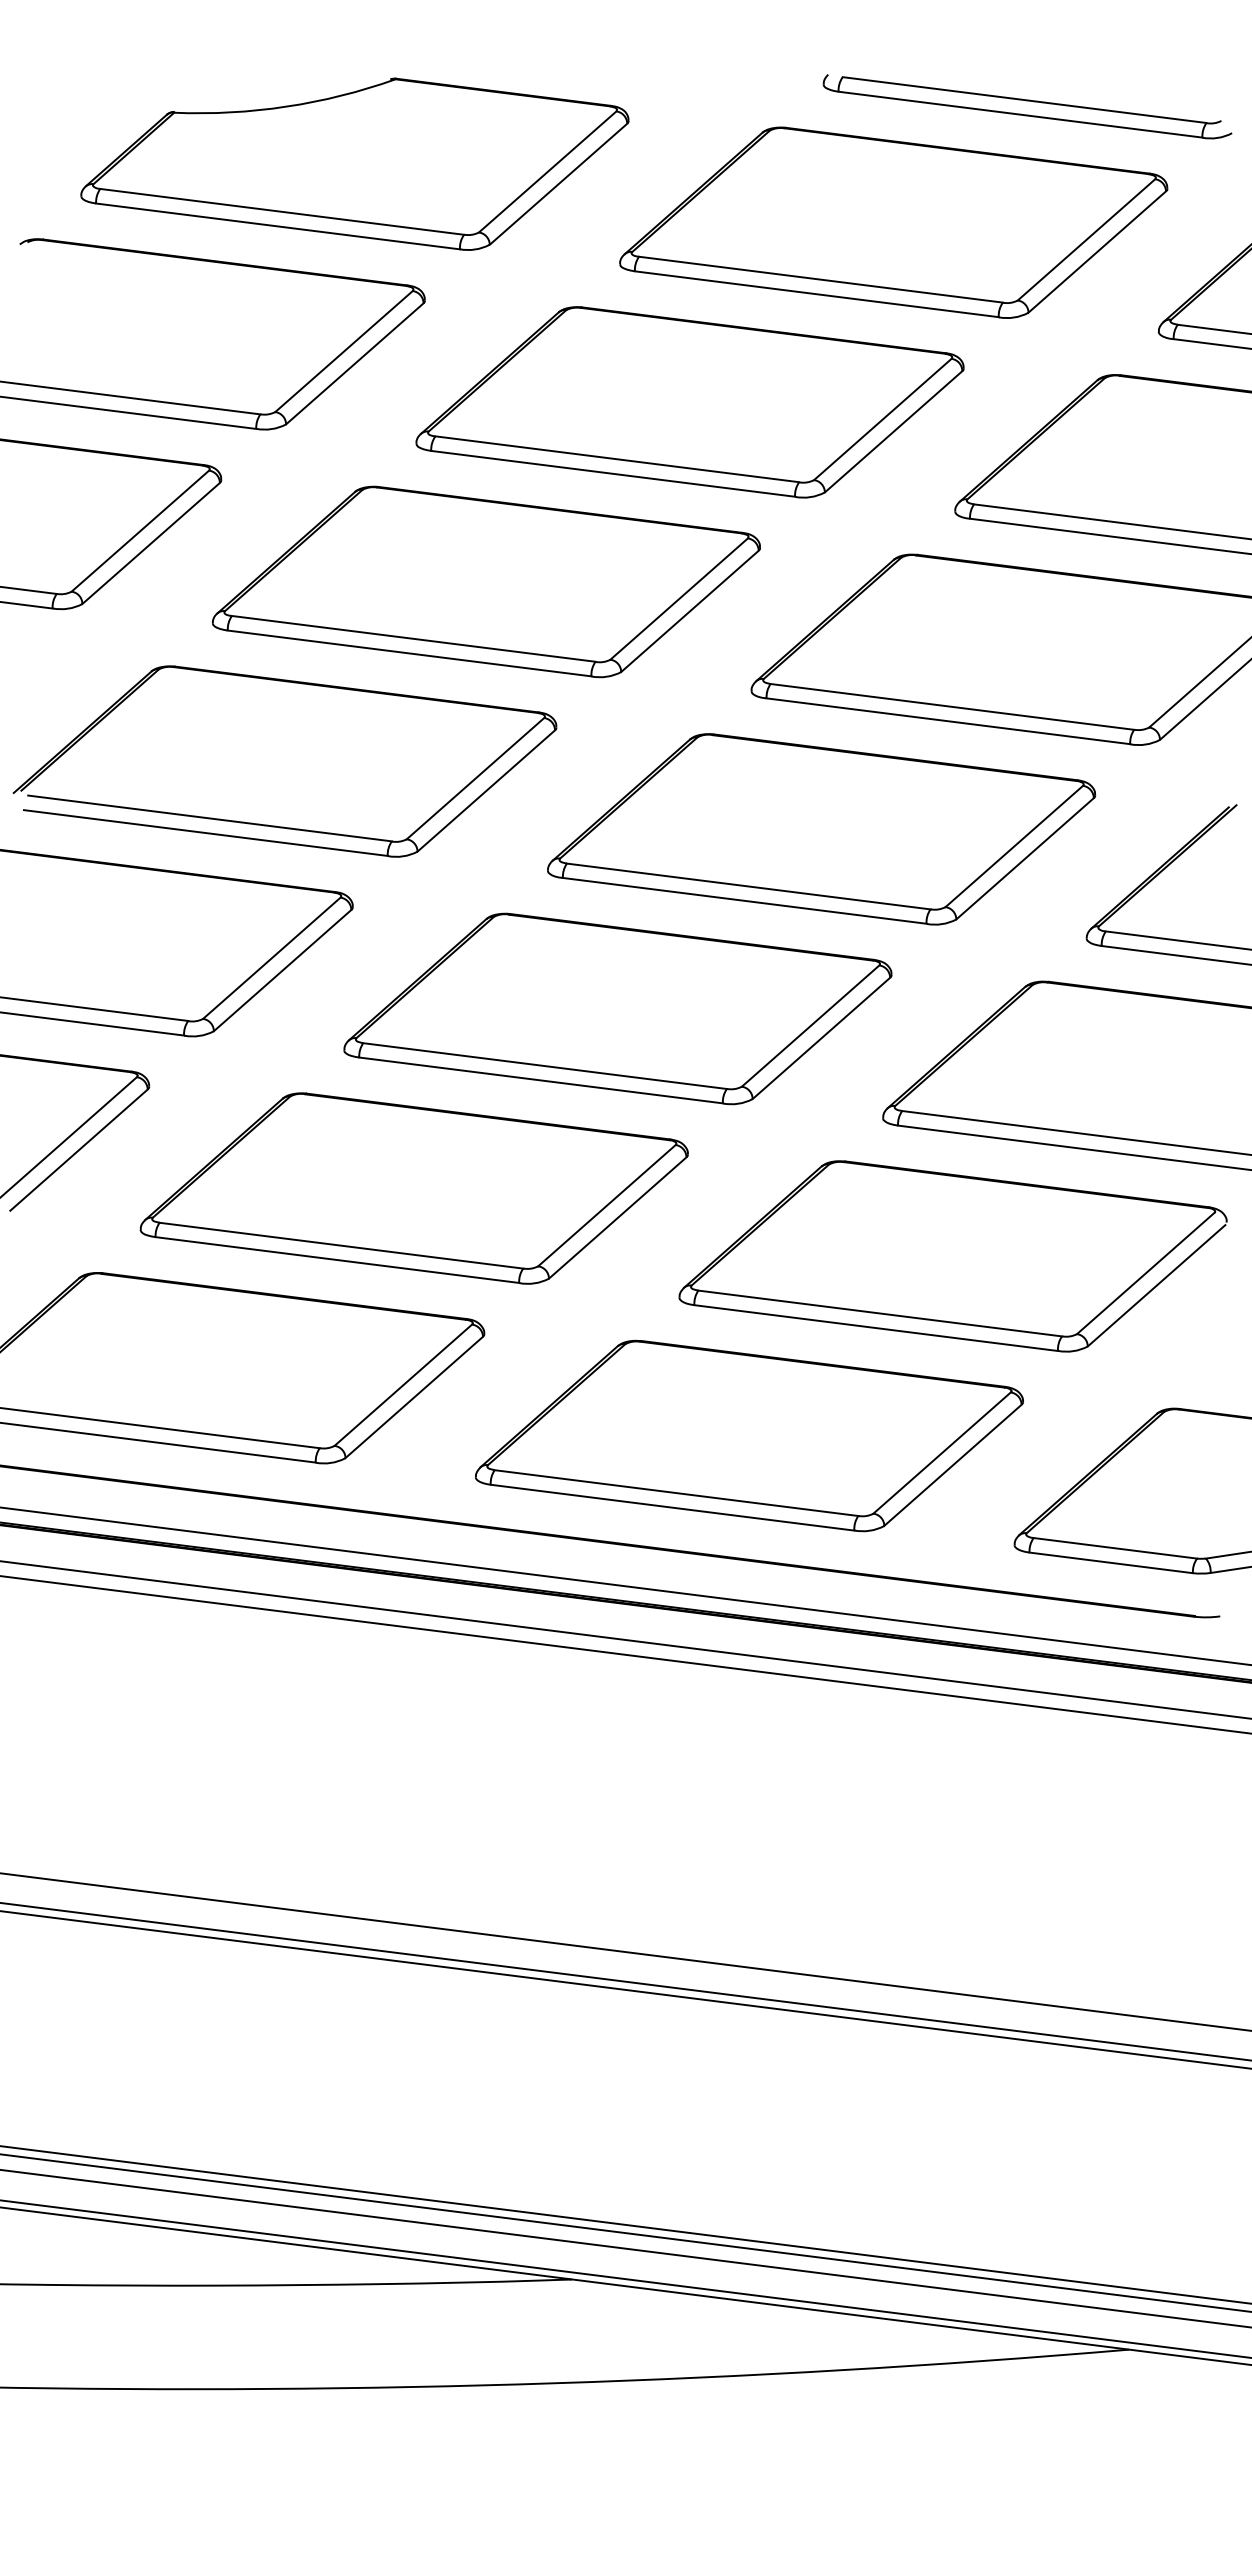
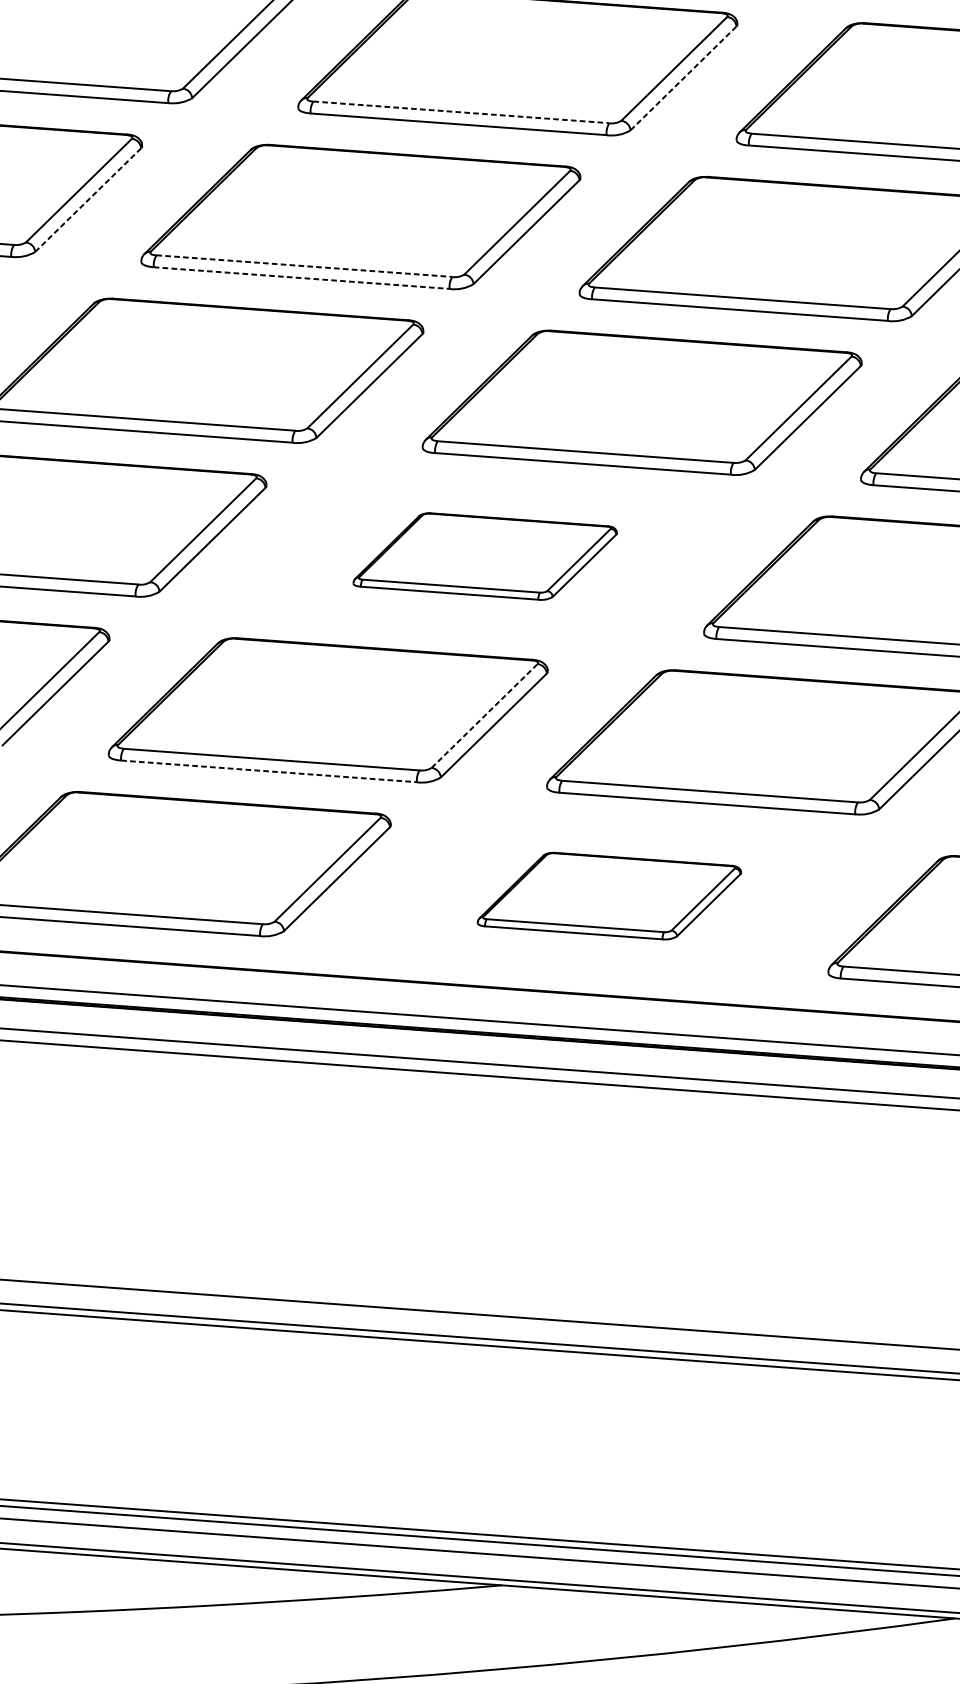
line: (893, 431) -> (683, 78), solid -> dashed
line: (617, 459) -> (461, 112), solid -> dashed
line: (151, 543) -> (88, 200), solid -> dashed
line: (414, 638) -> (305, 265), solid -> dashed
line: (410, 653) -> (302, 278), solid -> dashed
part: (617, 1008) -> (484, 556), size x0.6
line: (606, 1205) -> (484, 715), solid -> dashed
line: (337, 1260) -> (269, 771), solid -> dashed
part: (748, 1435) -> (608, 895), size x0.6

